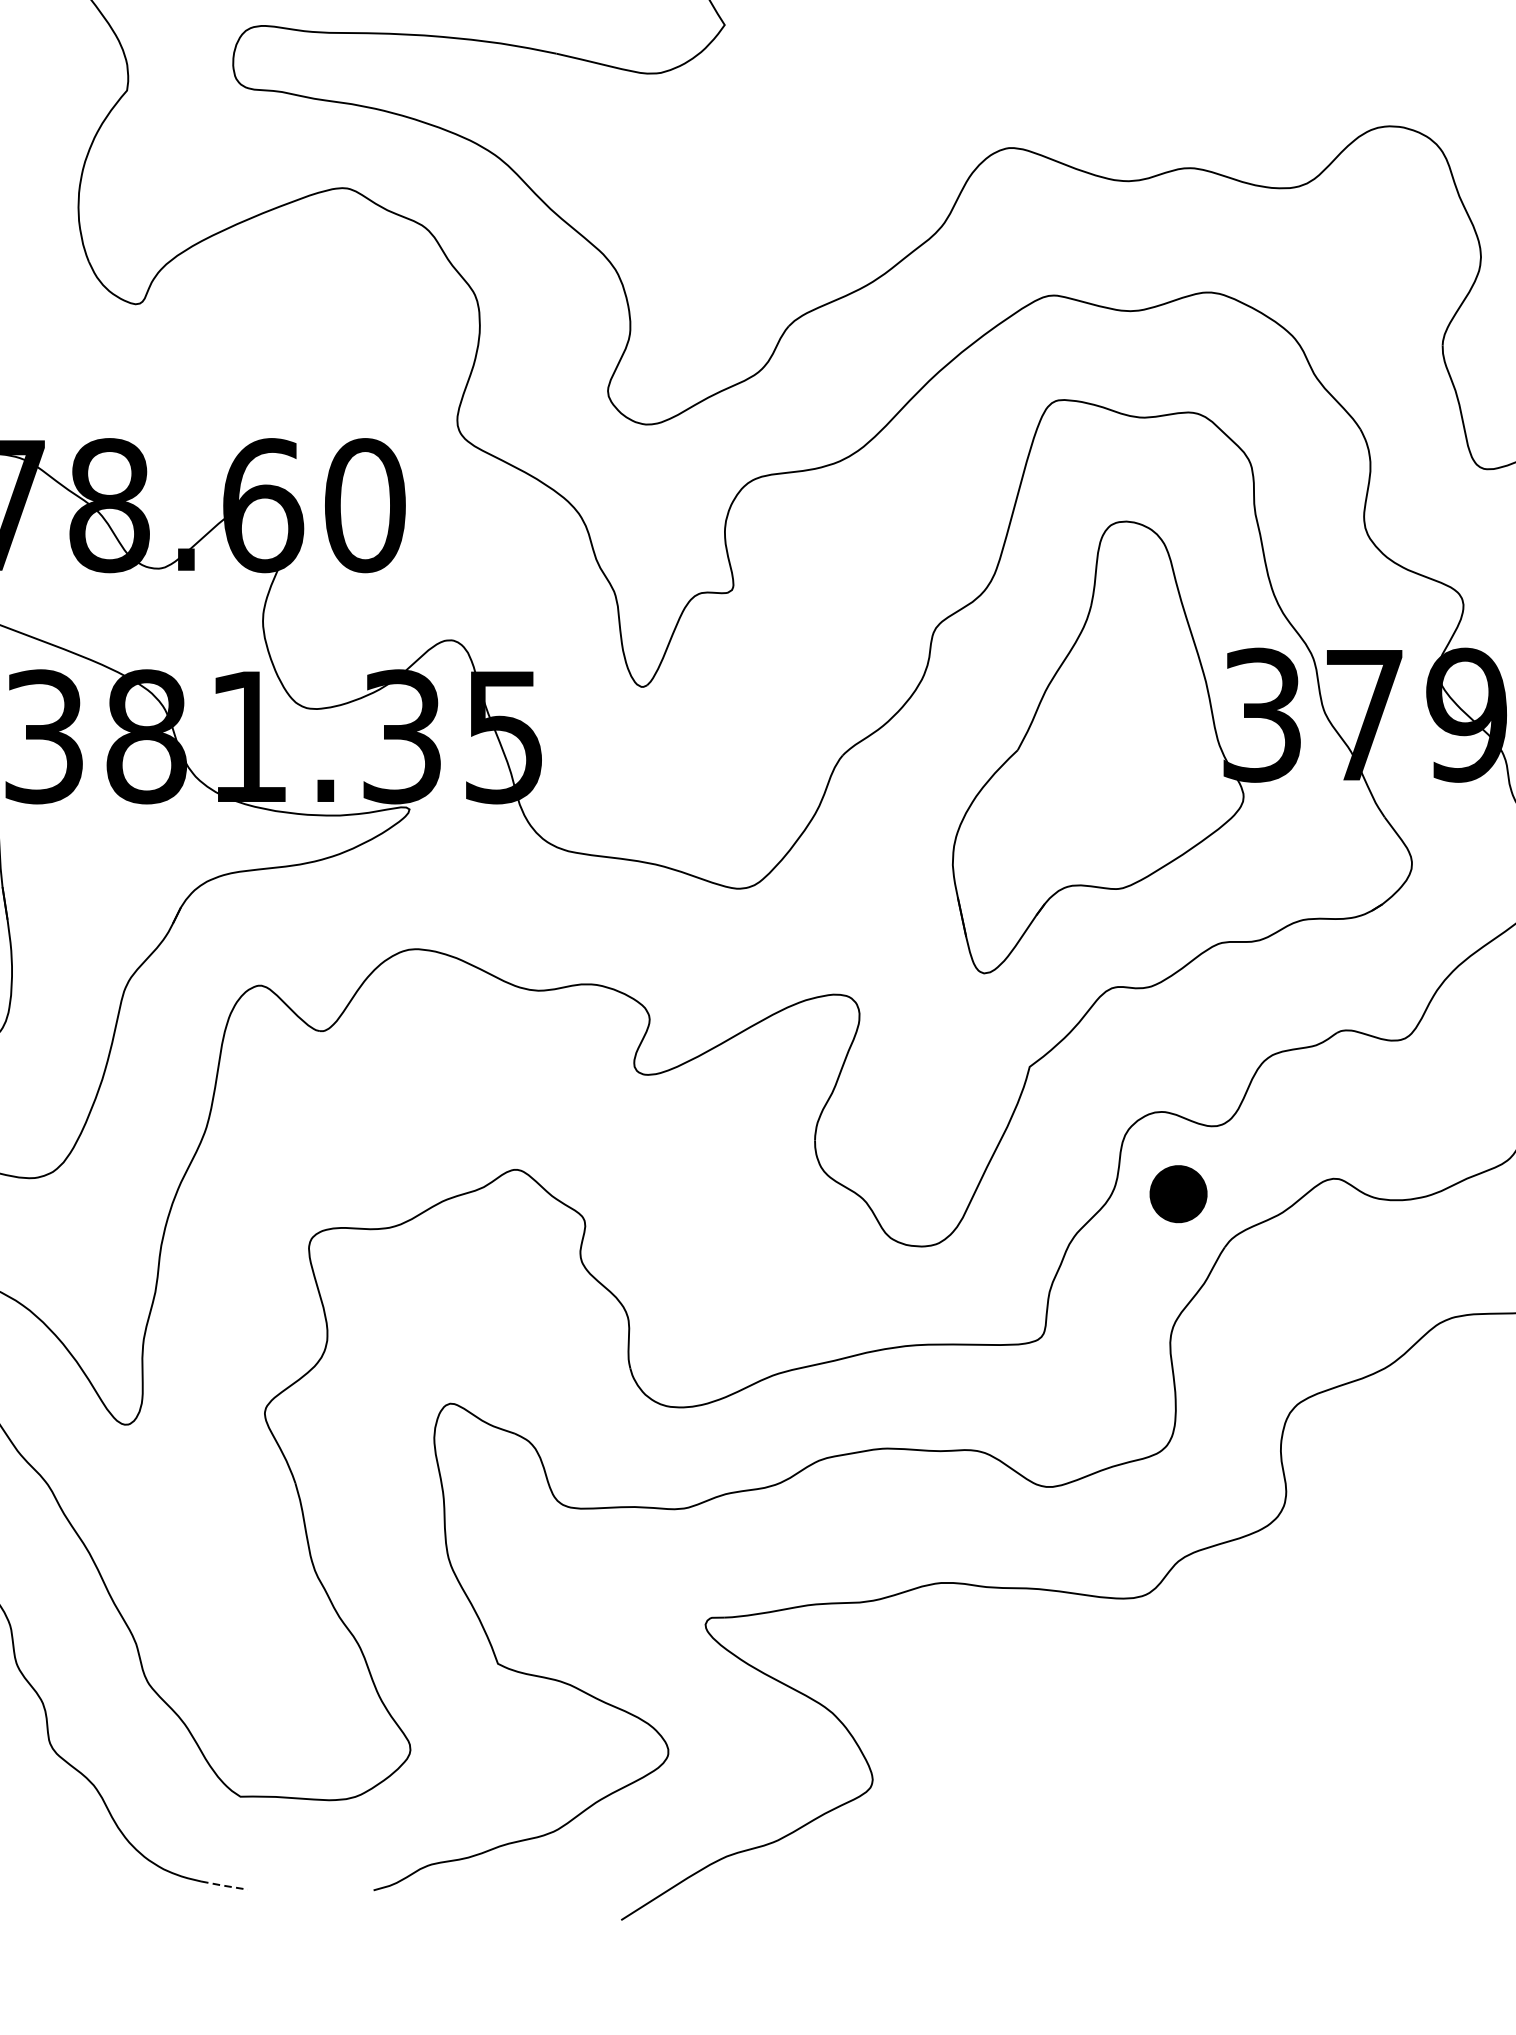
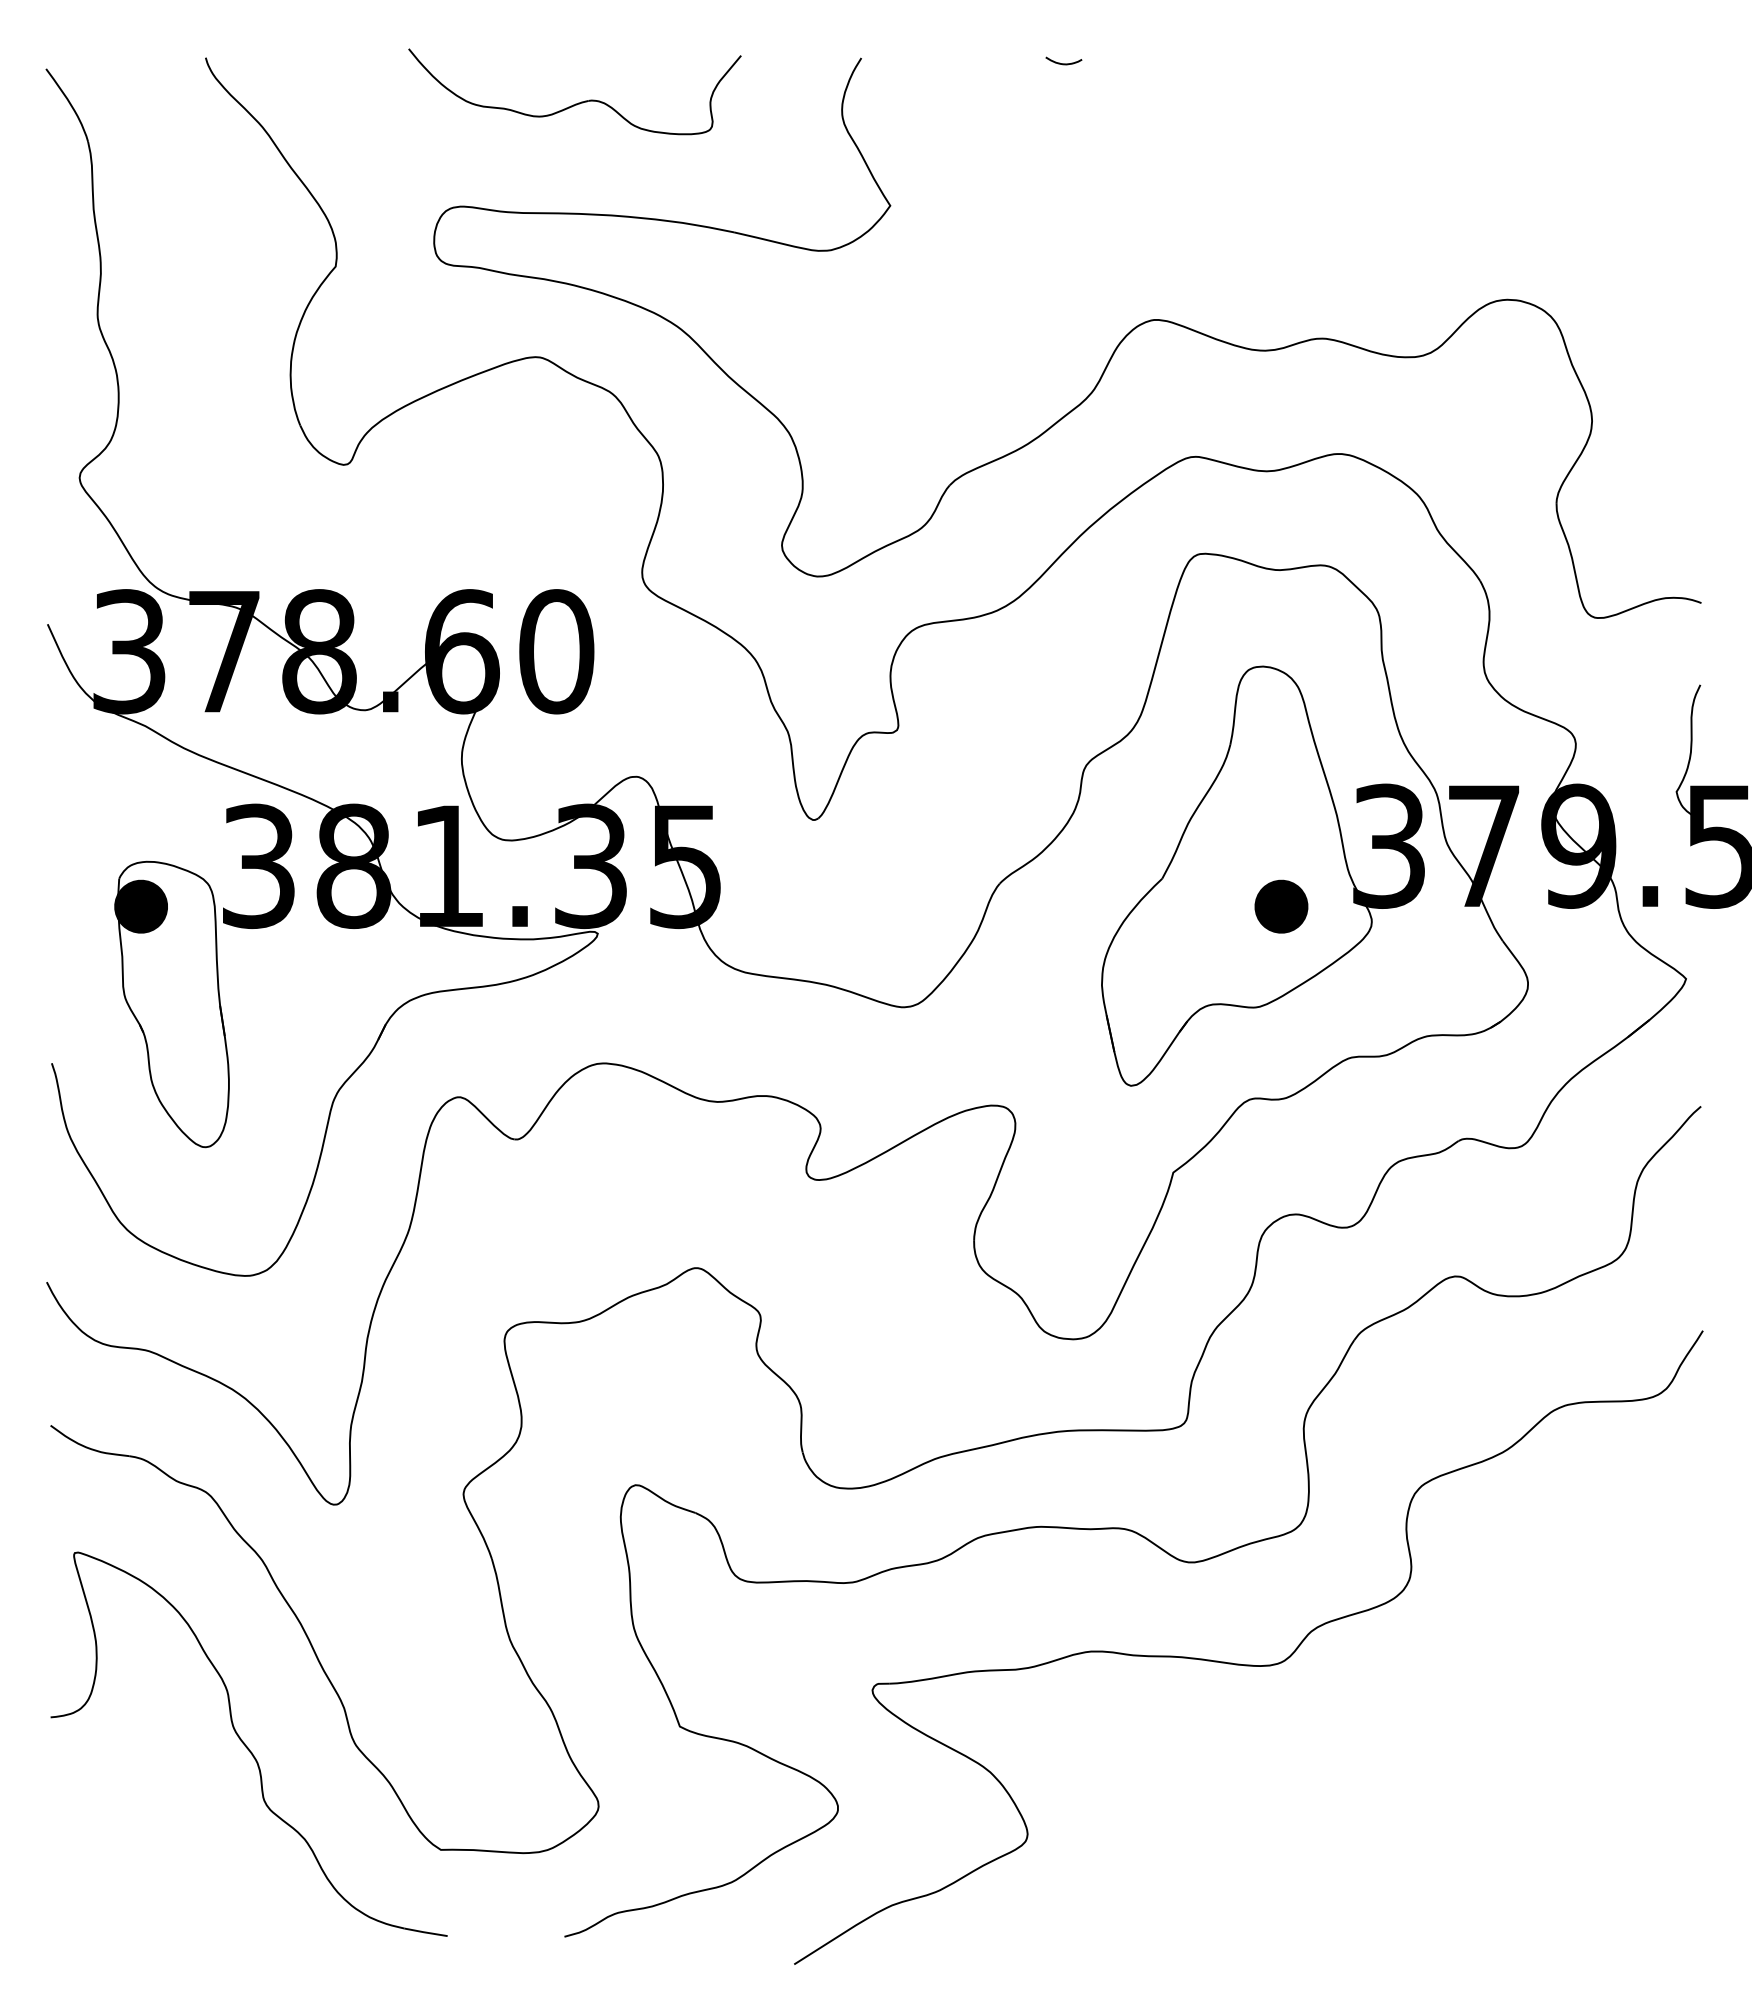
part: (1178, 1193) -> (1281, 906), moved
line: (223, 1885) -> (425, 1932), dashed -> solid

